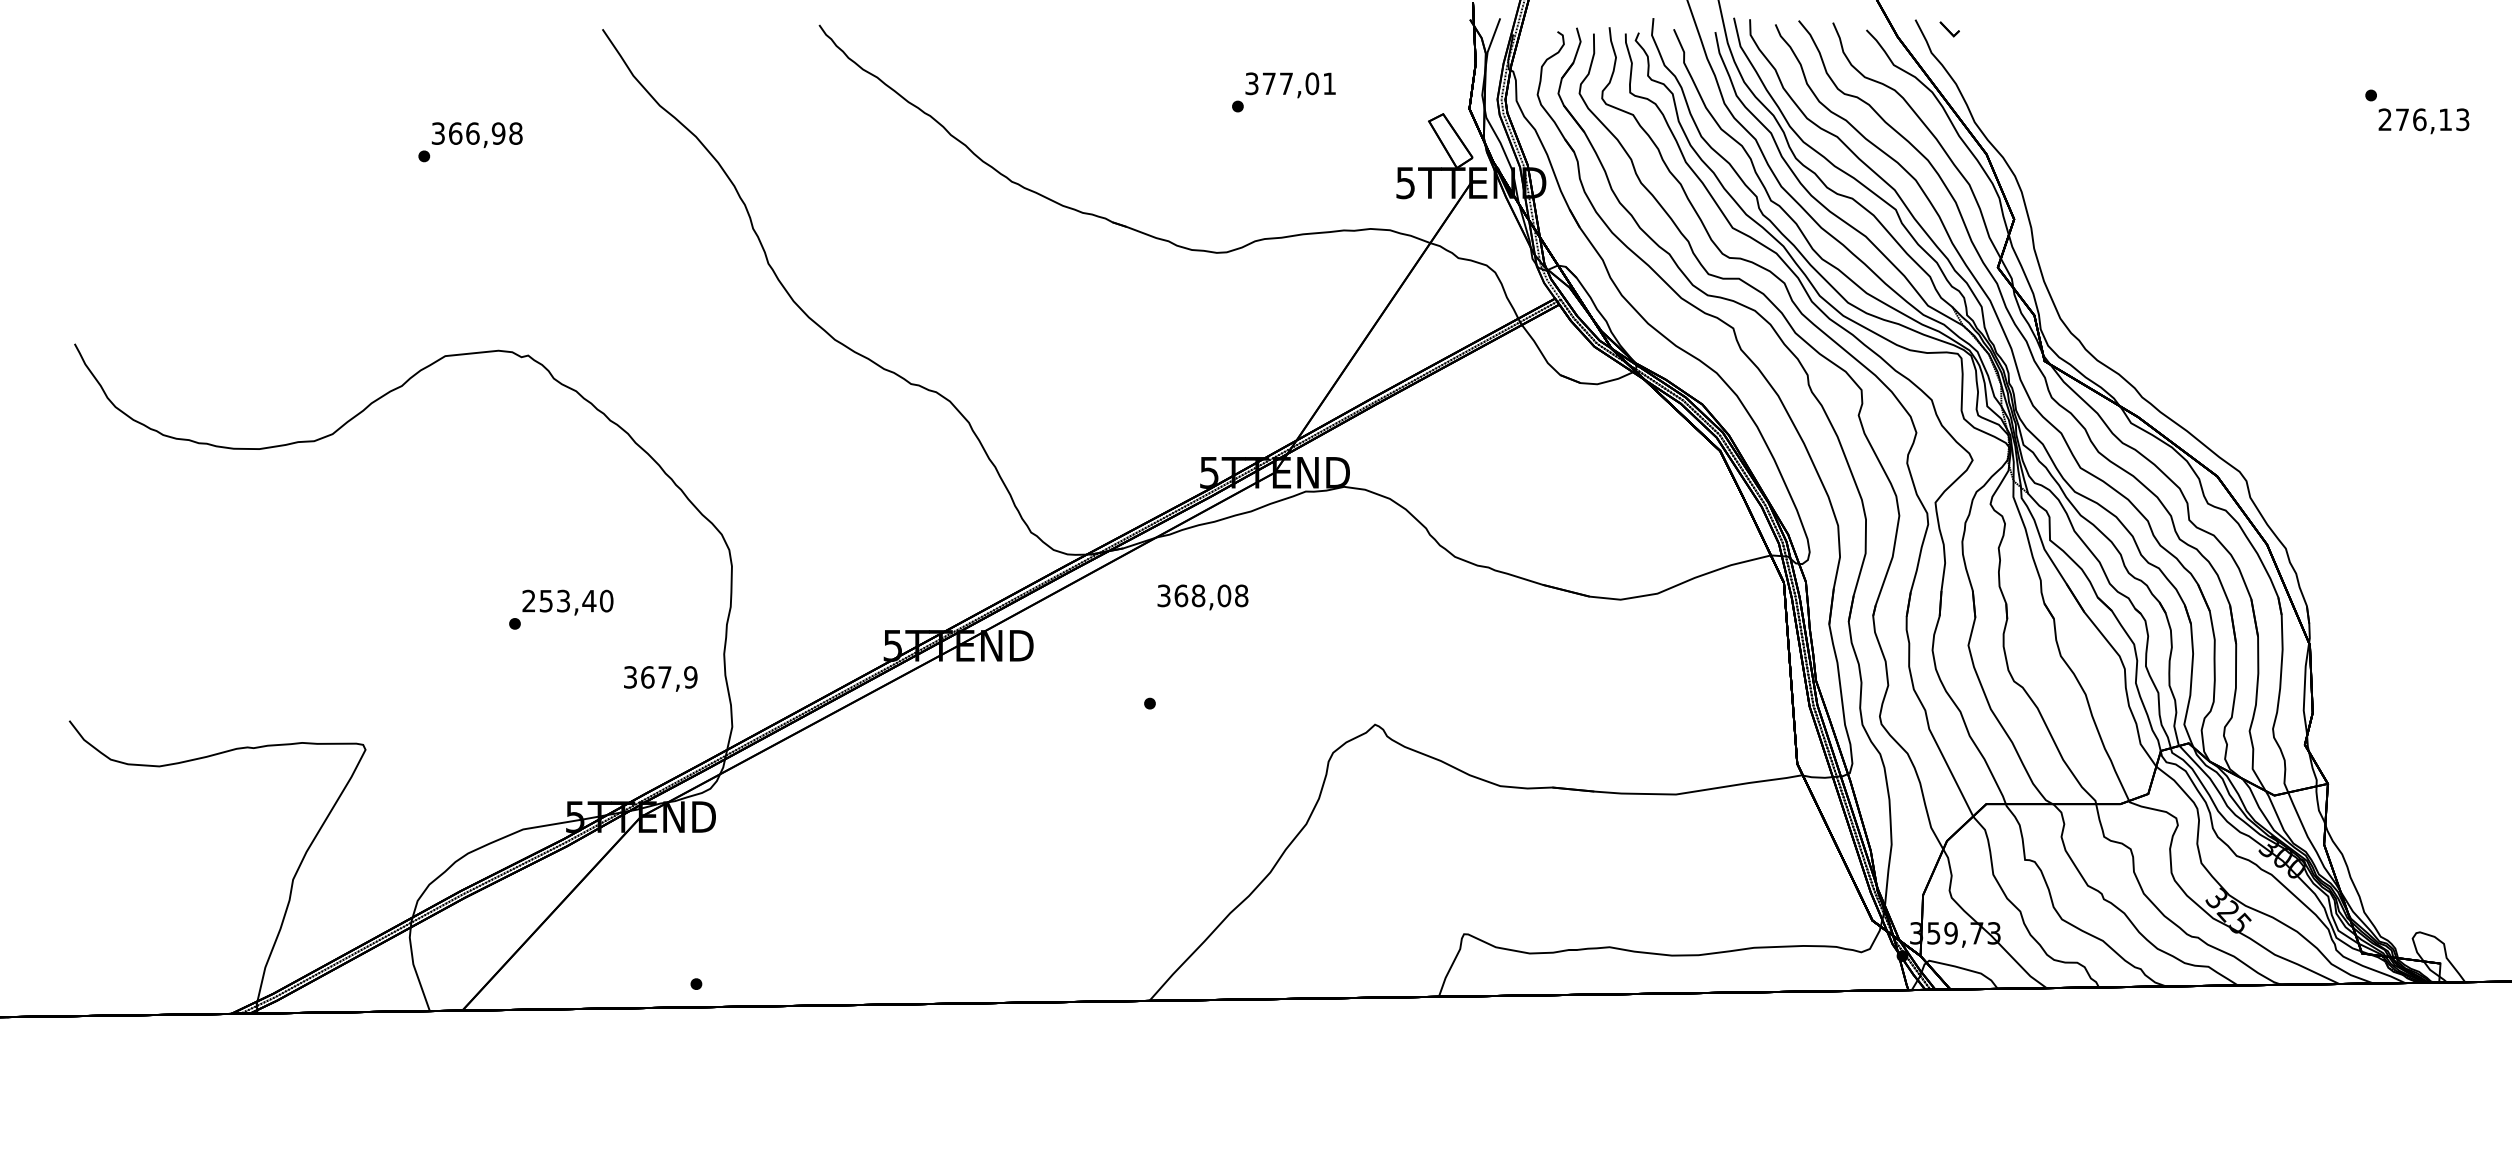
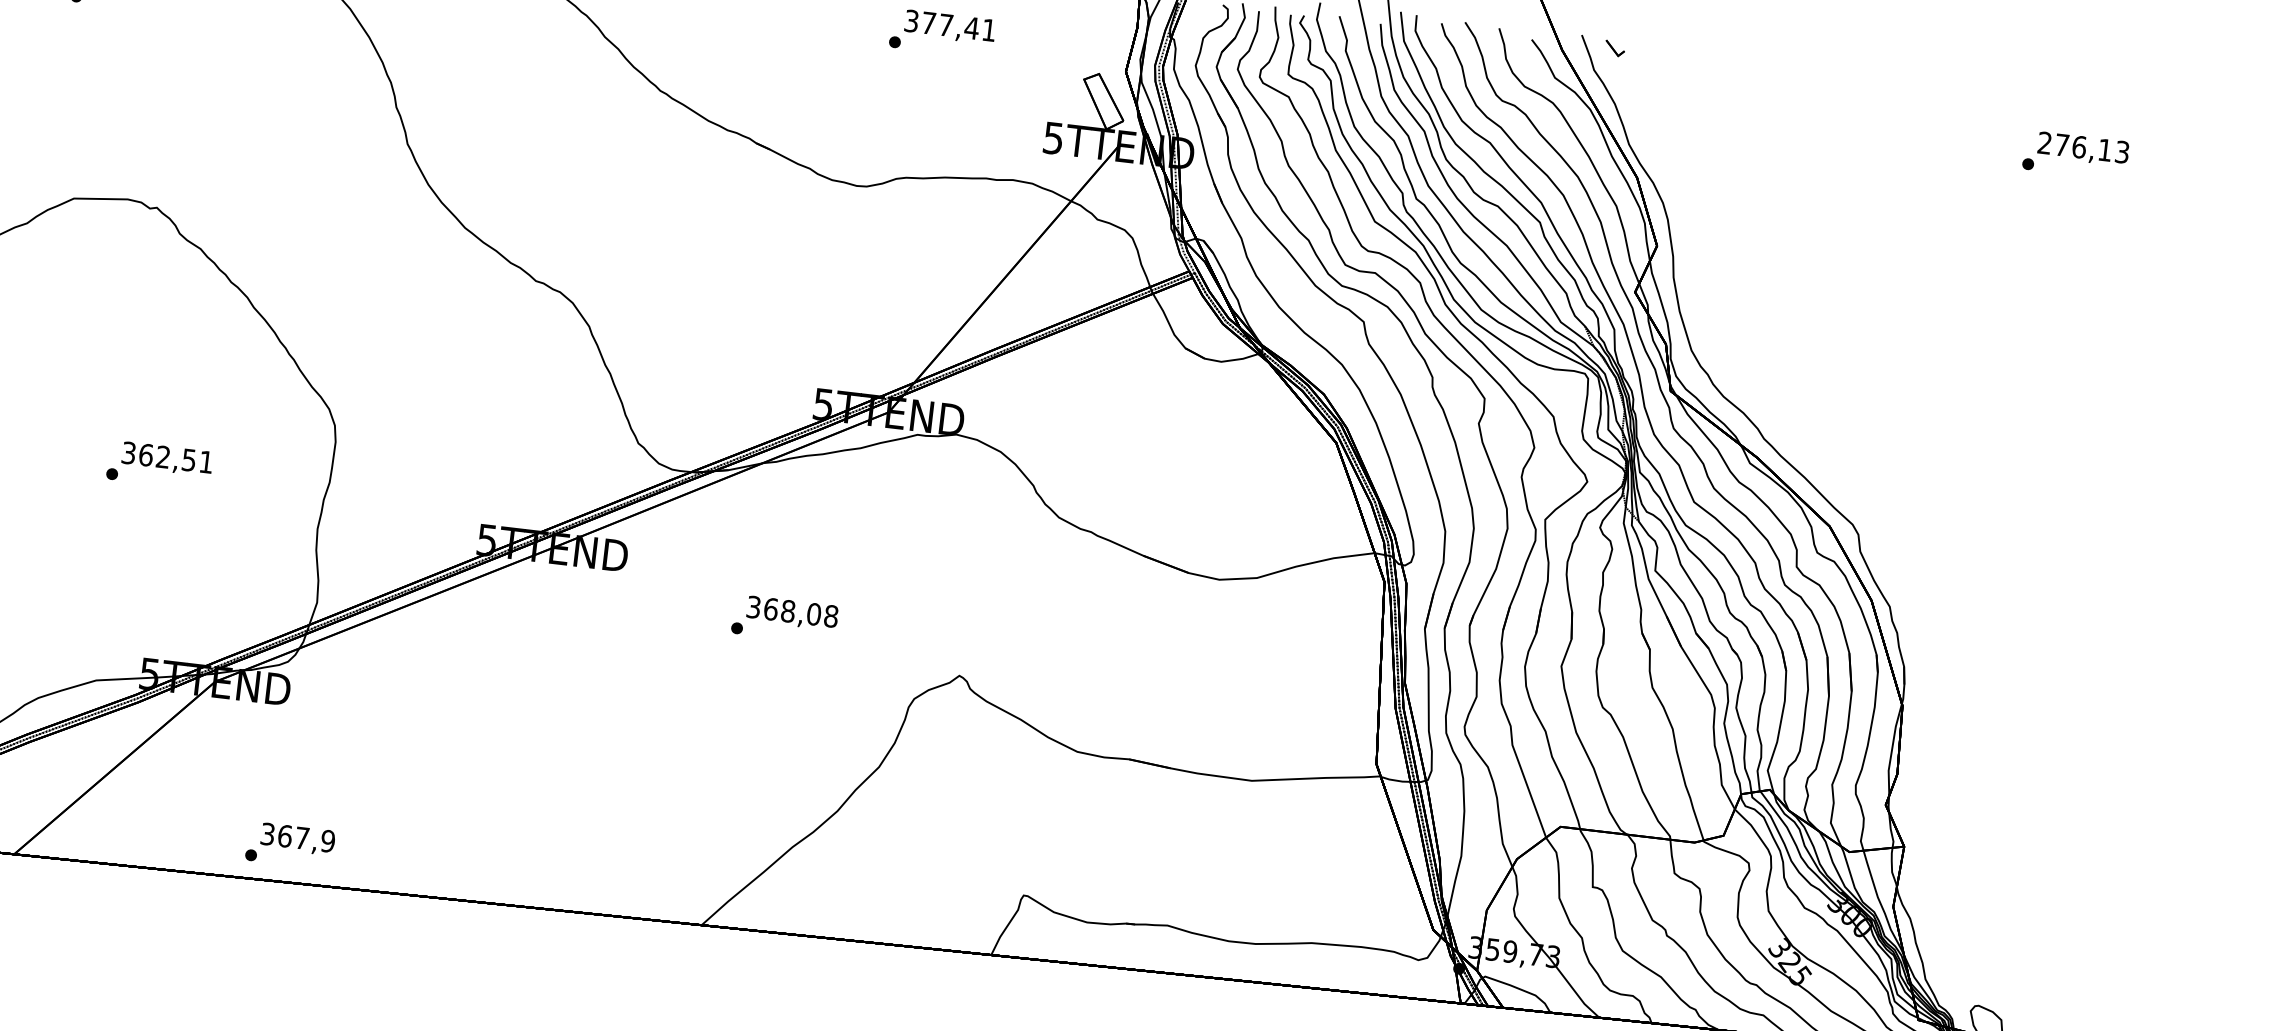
text: (1312, 83) -> (972, 27), 377,01 -> 377,41
text: (2423, 121) -> (2082, 149), moved
text: (1202, 597) -> (792, 613), moved
text: (567, 600) -> (167, 456), 253,40 -> 362,51
text: (660, 678) -> (297, 838), moved

